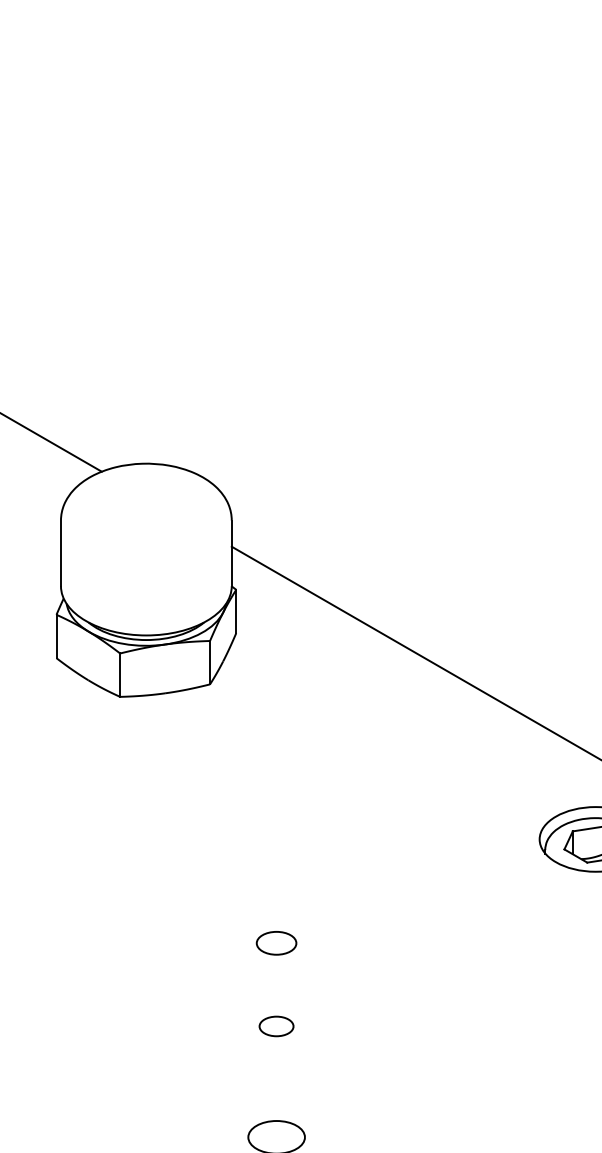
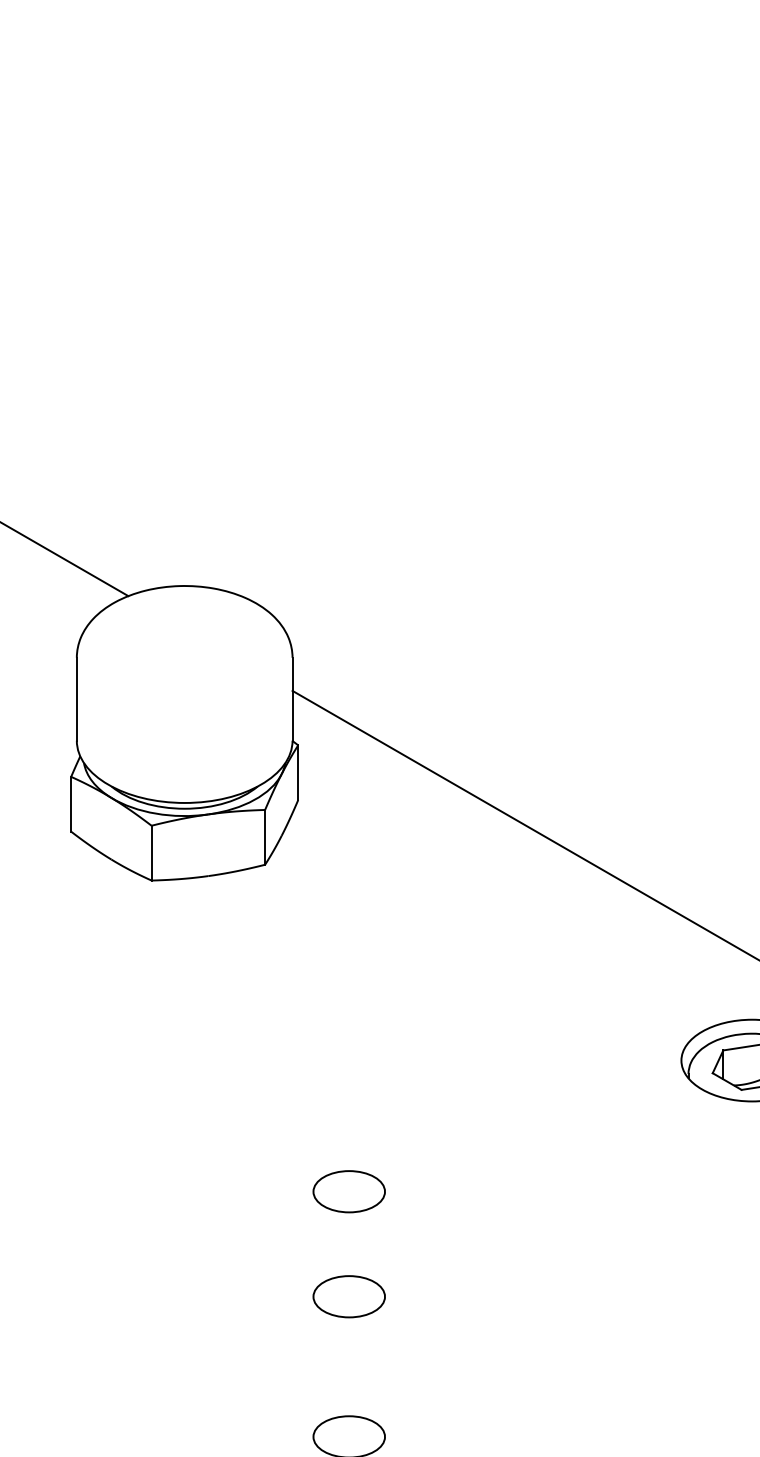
part: (276, 943) -> (348, 1191), size x1.43
part: (276, 1026) -> (348, 1296), size x1.67

